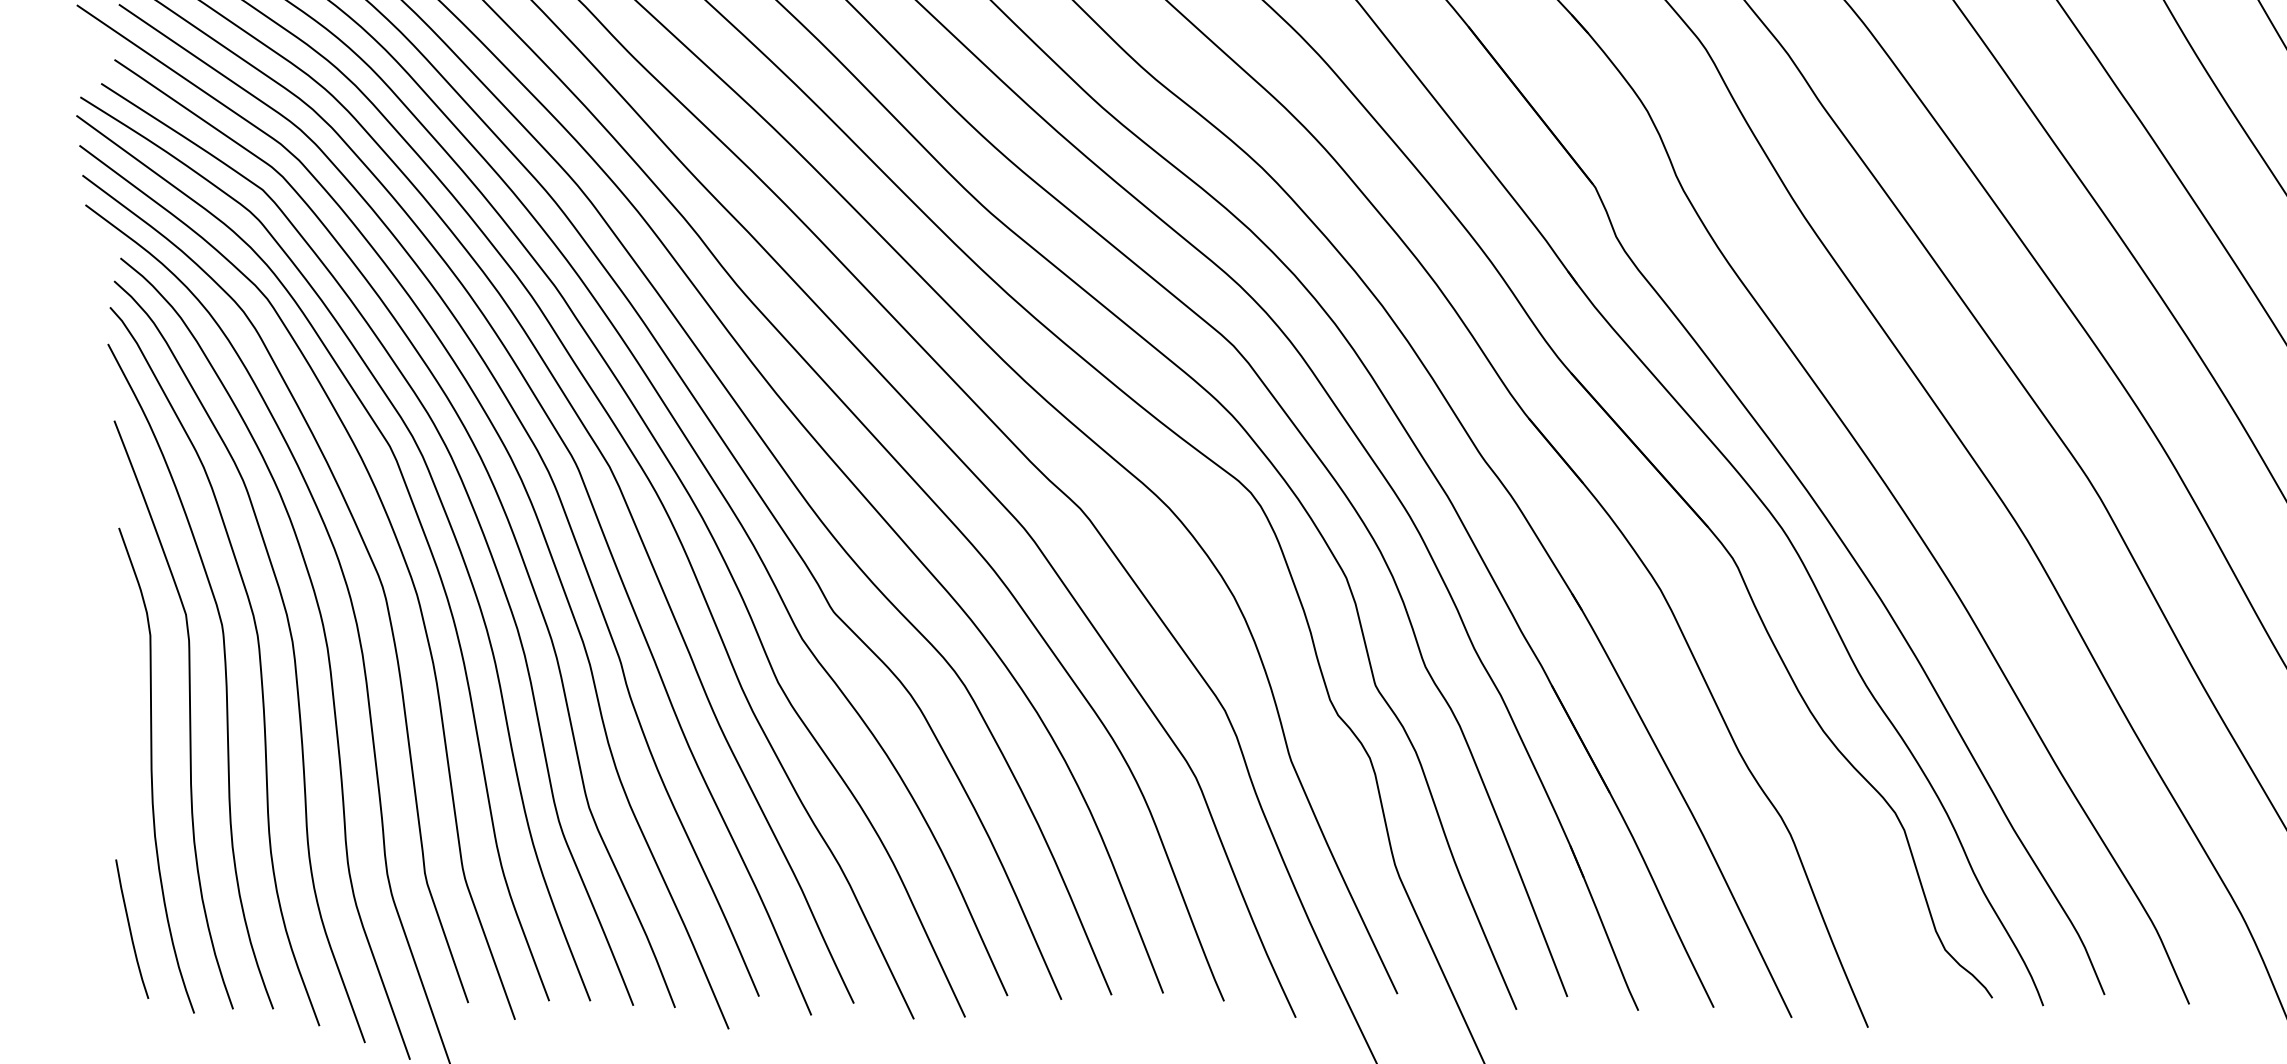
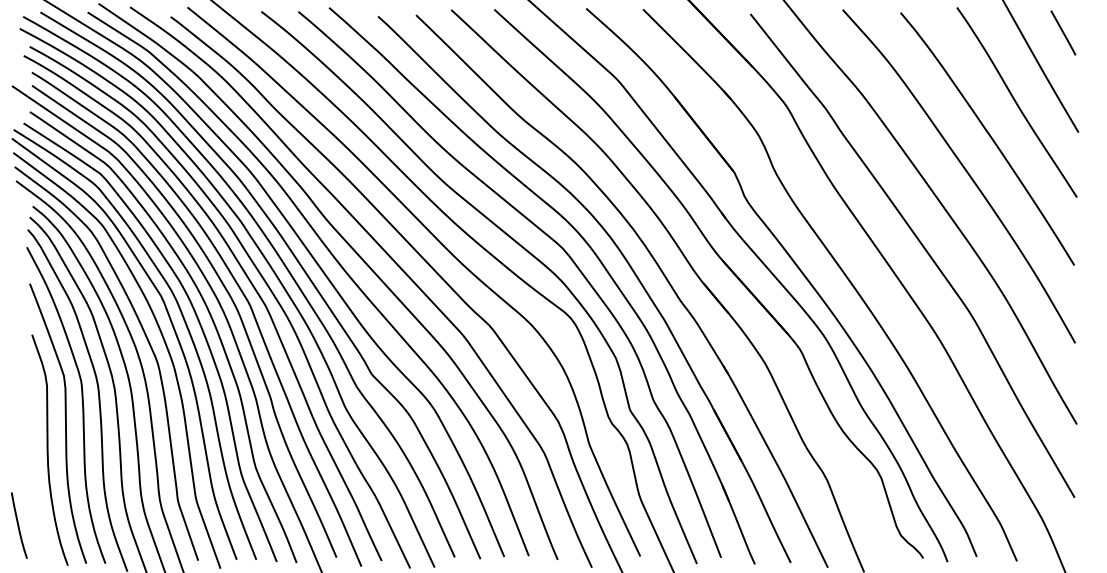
curve: (132, 928) -> (19, 525), moved

